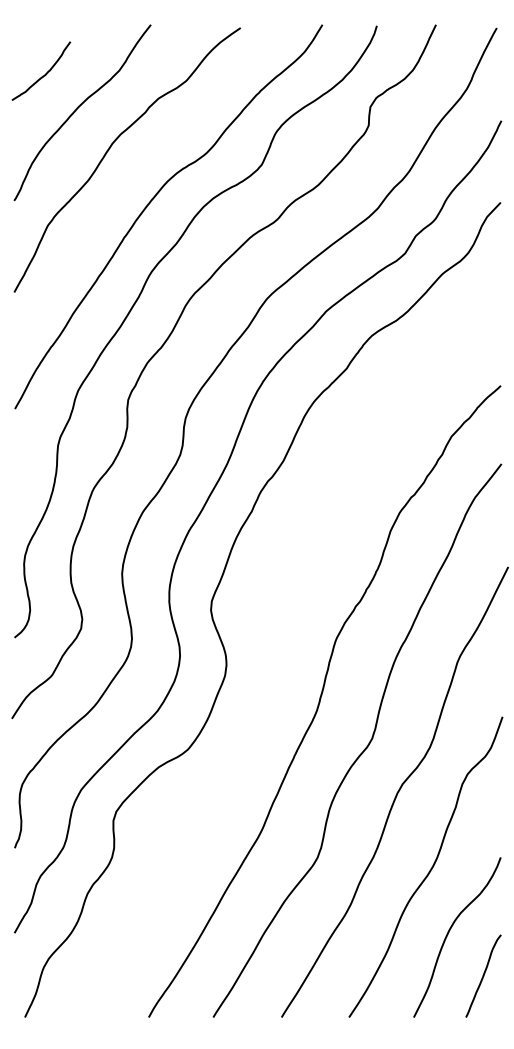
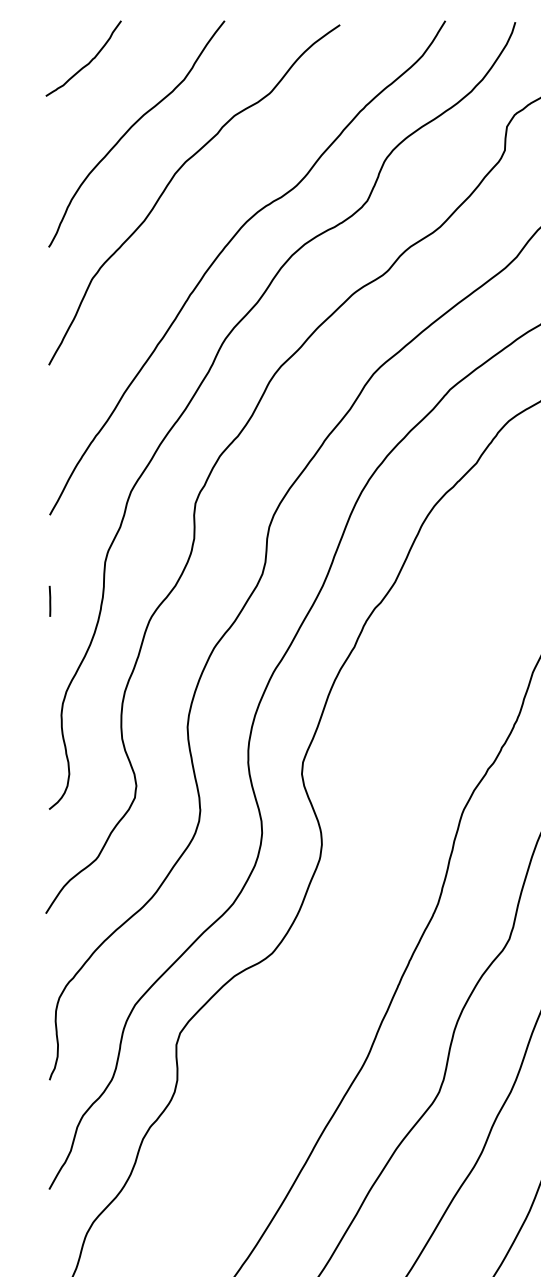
curve: (45, 73) -> (89, 61), moved
line: (15, 475) -> (50, 600), added

